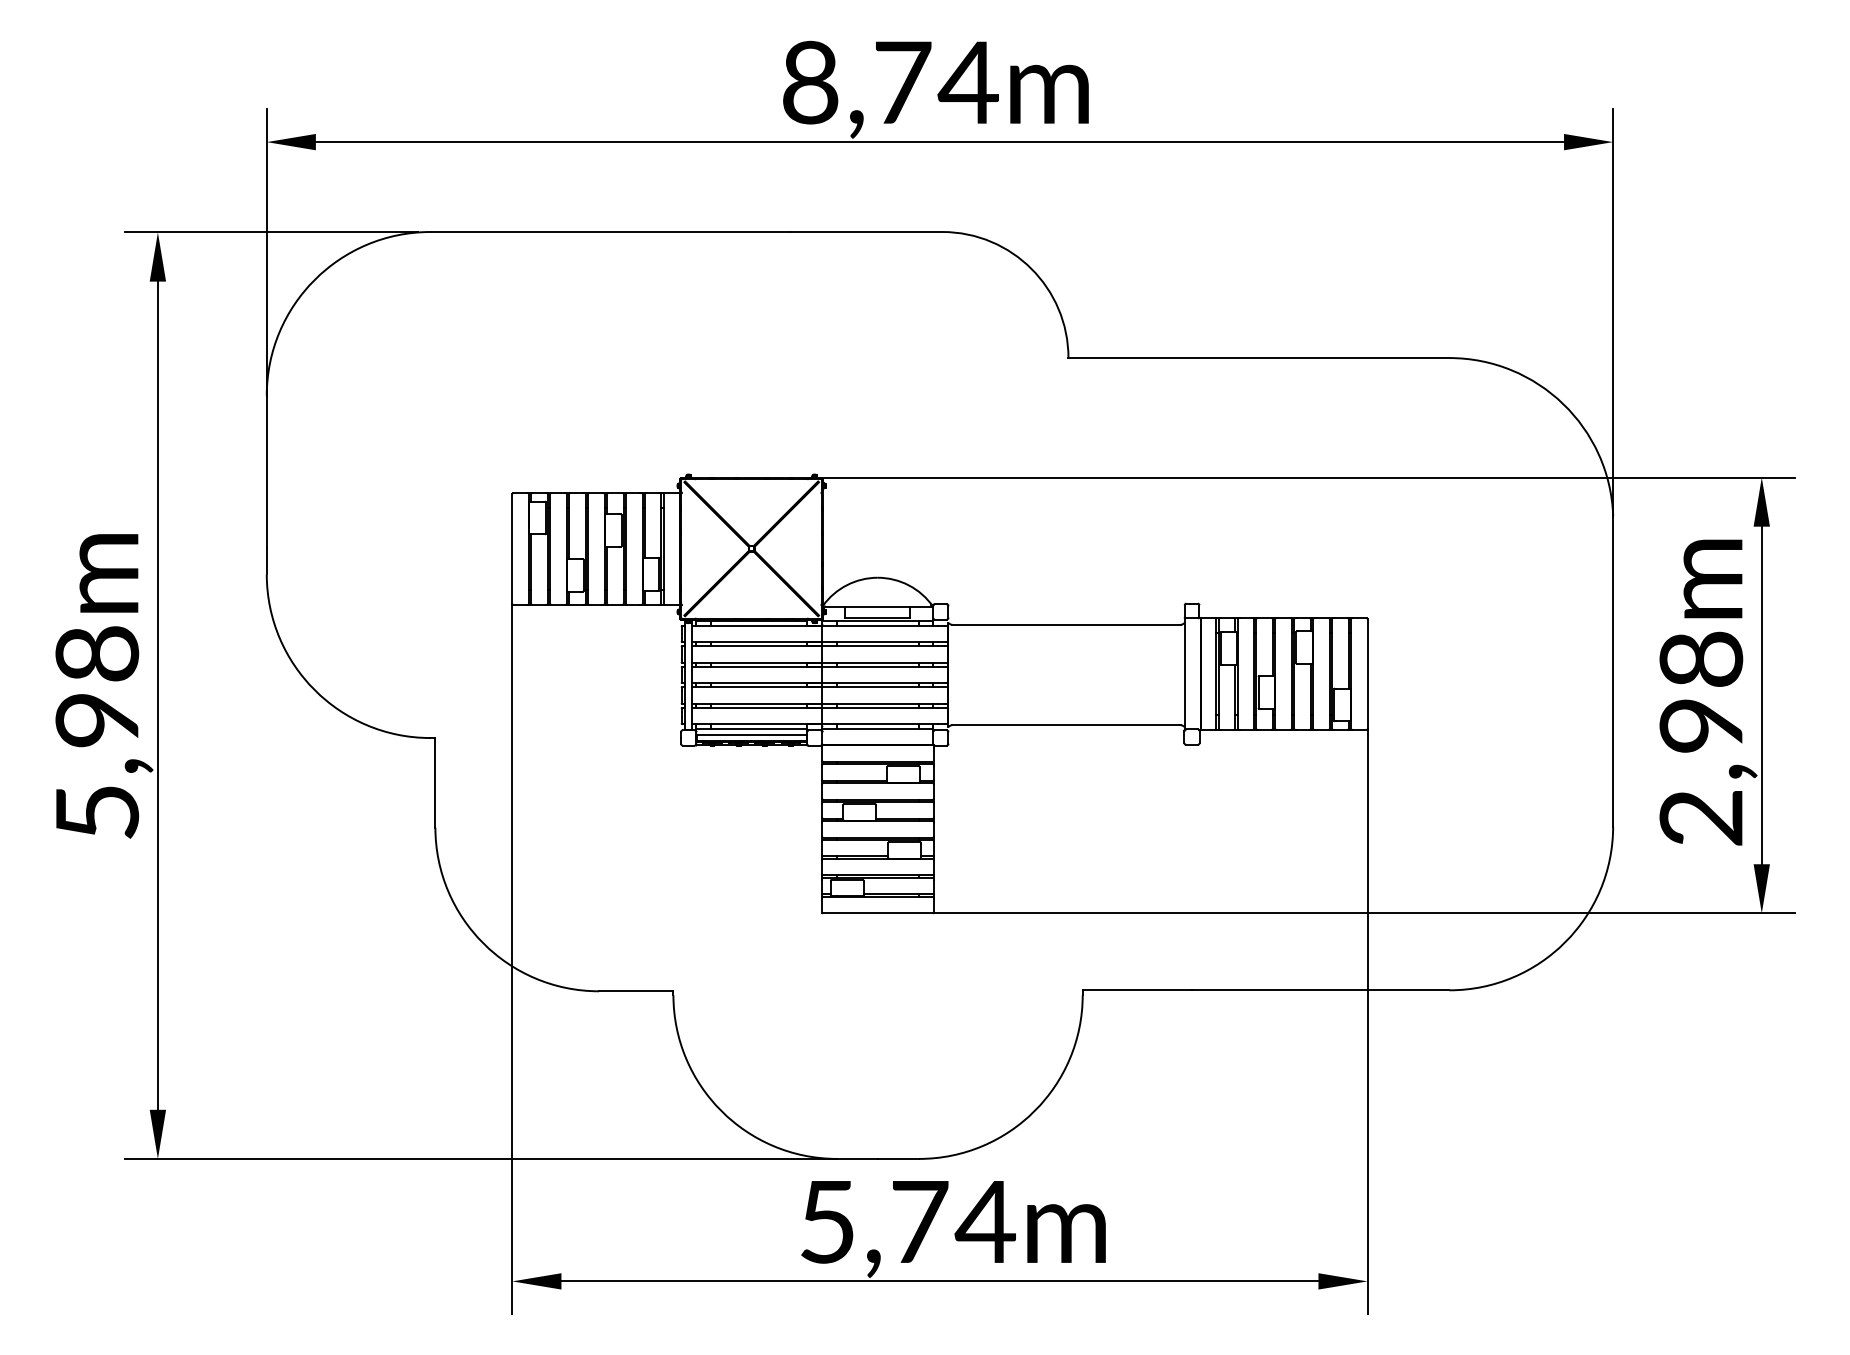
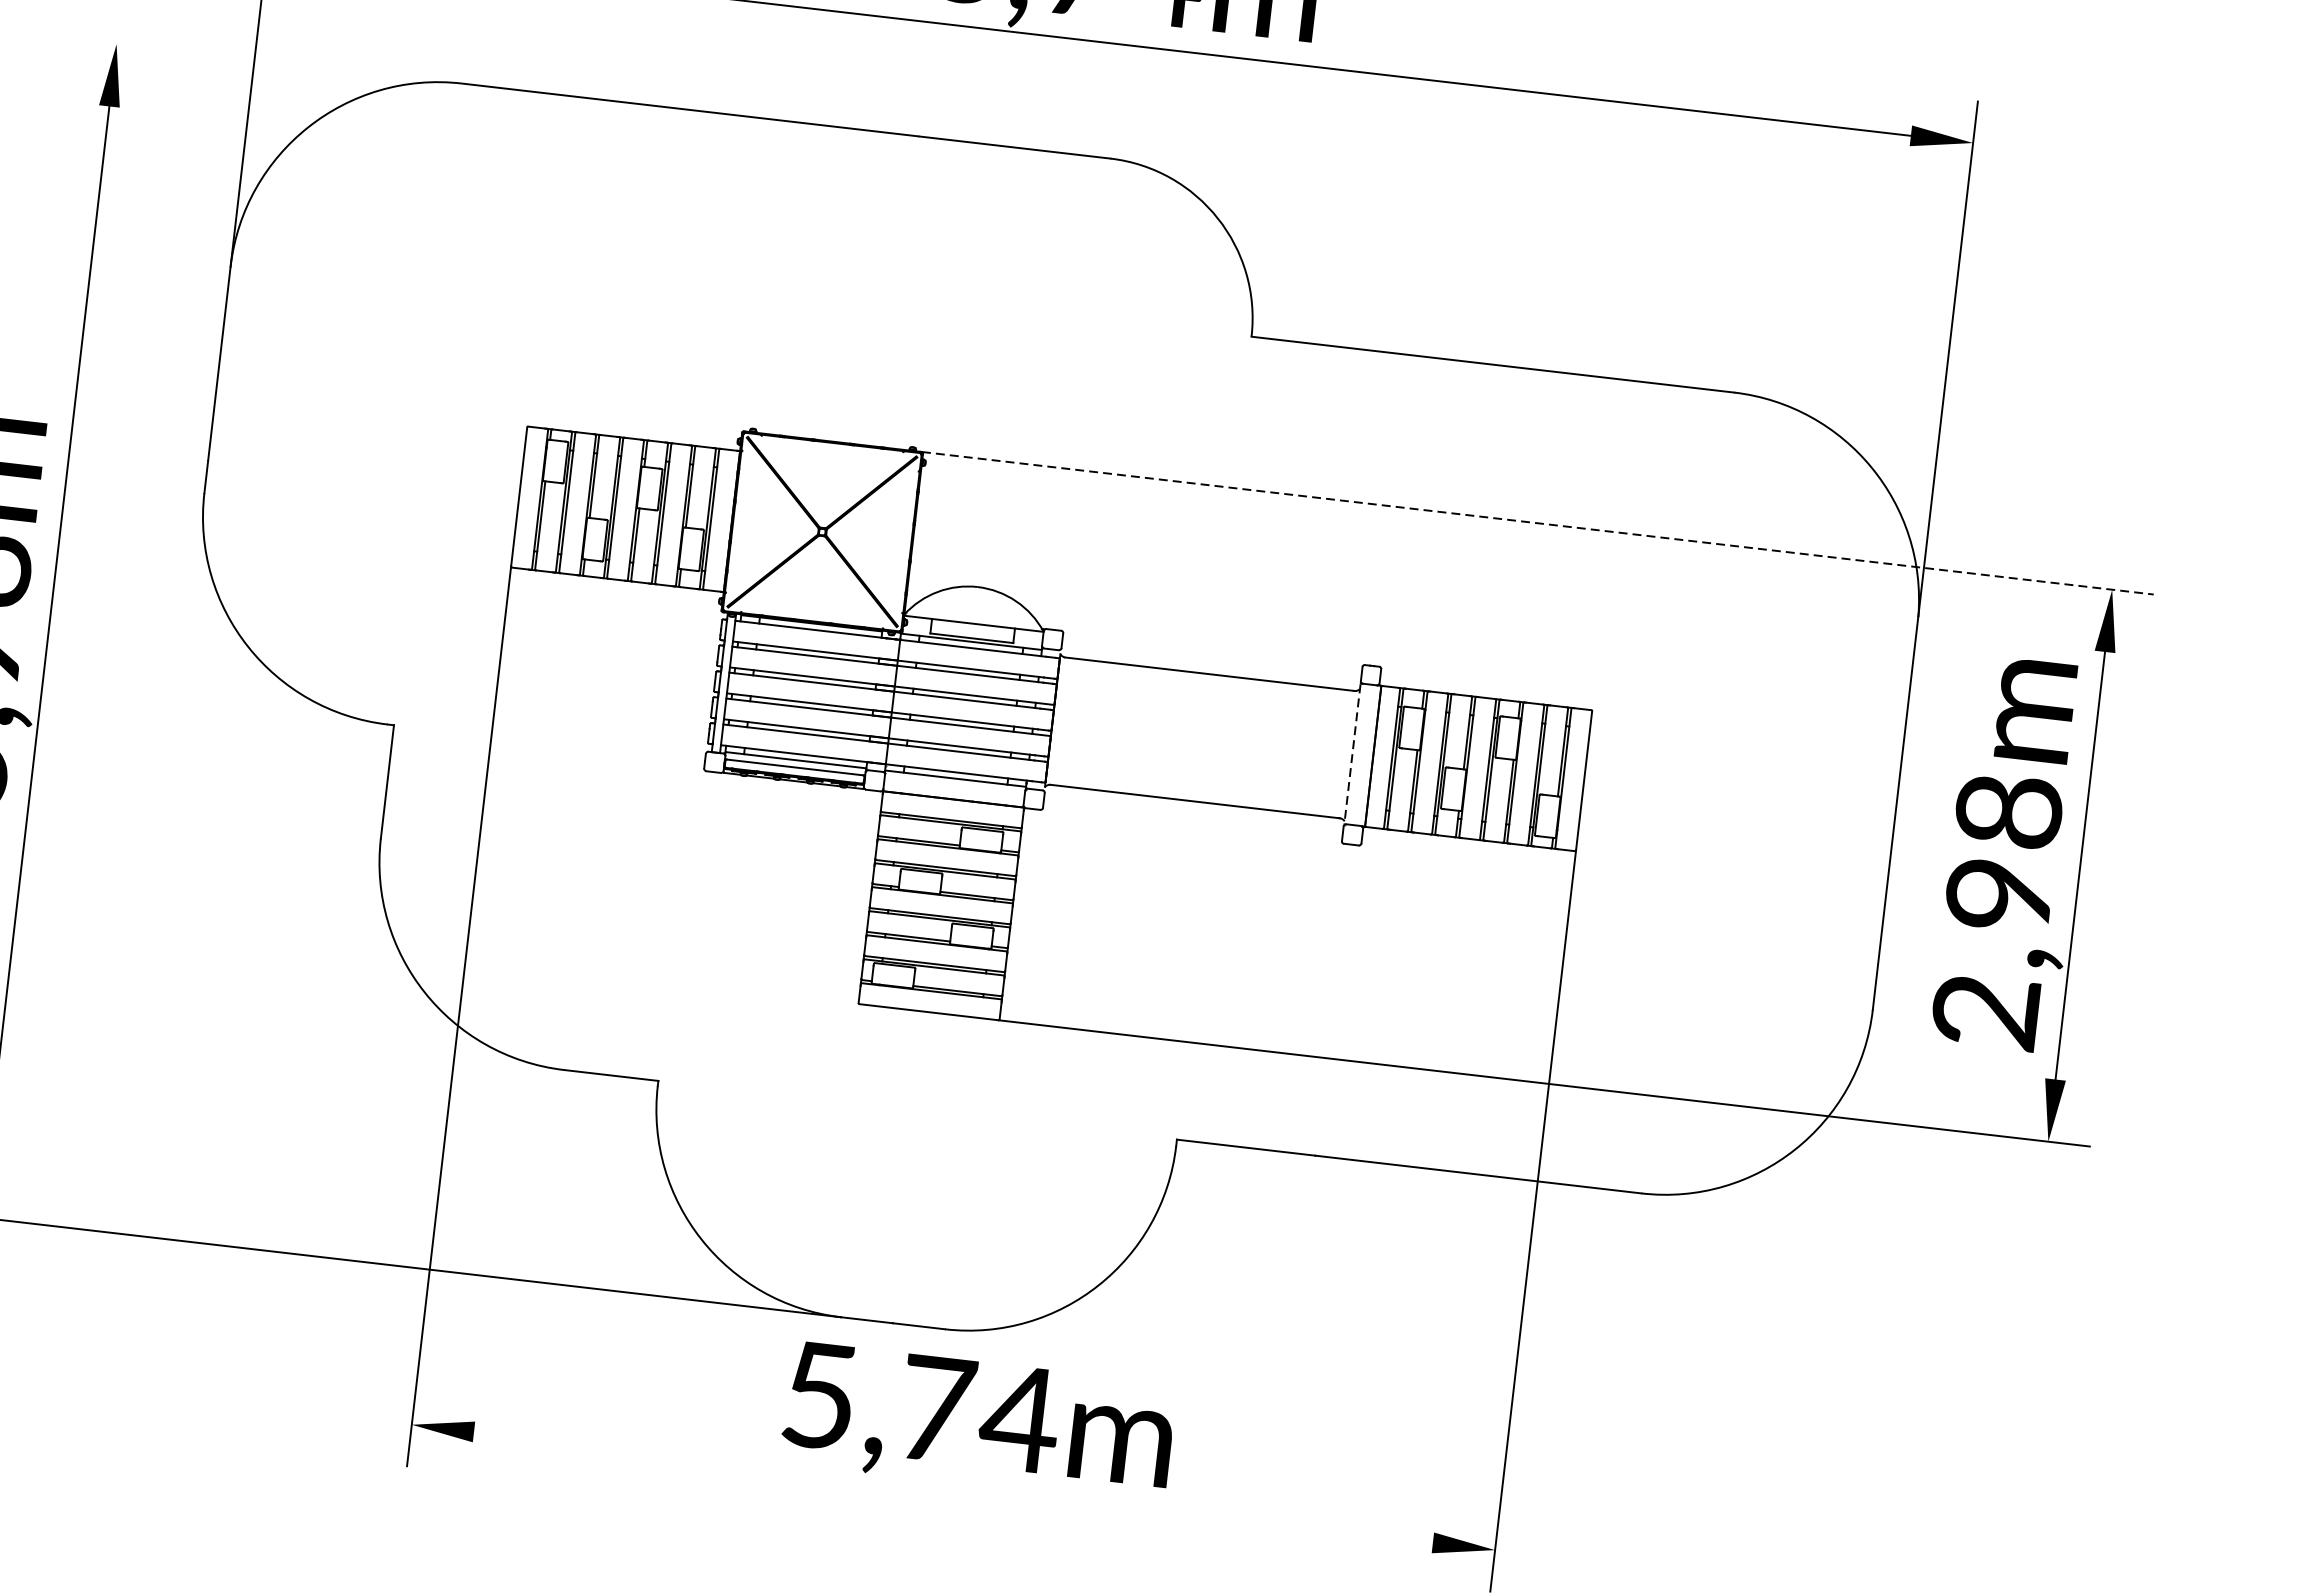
line: (271, 232) -> (260, 60), removed
line: (1308, 477) -> (1538, 523), solid -> dashed
line: (1184, 674) -> (1352, 754), solid -> dashed
line: (939, 1281) -> (952, 1487), removed

